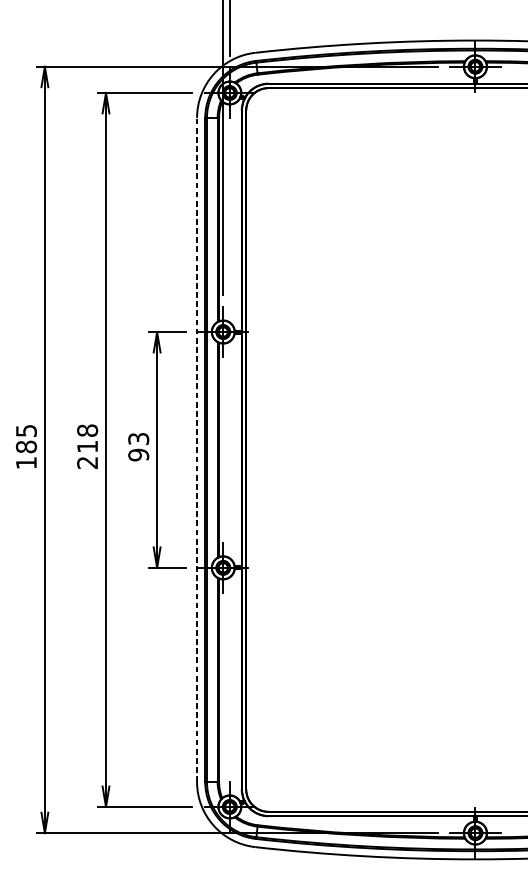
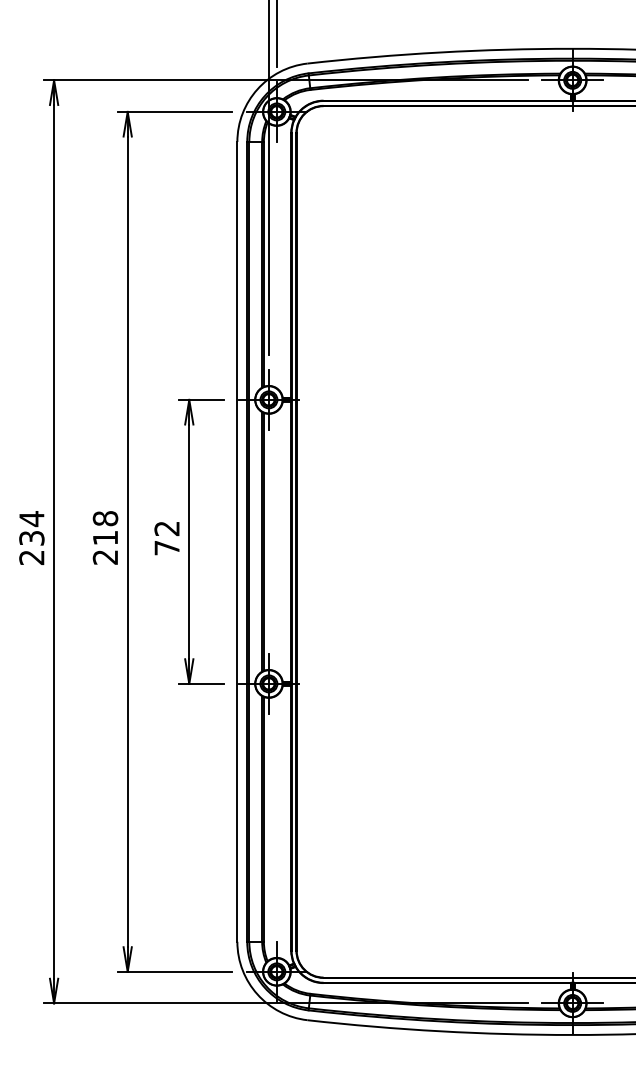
text: (26, 447) -> (31, 538), 185 -> 234
text: (138, 447) -> (166, 538), 93 -> 72
line: (197, 449) -> (237, 541), dashed -> solid

